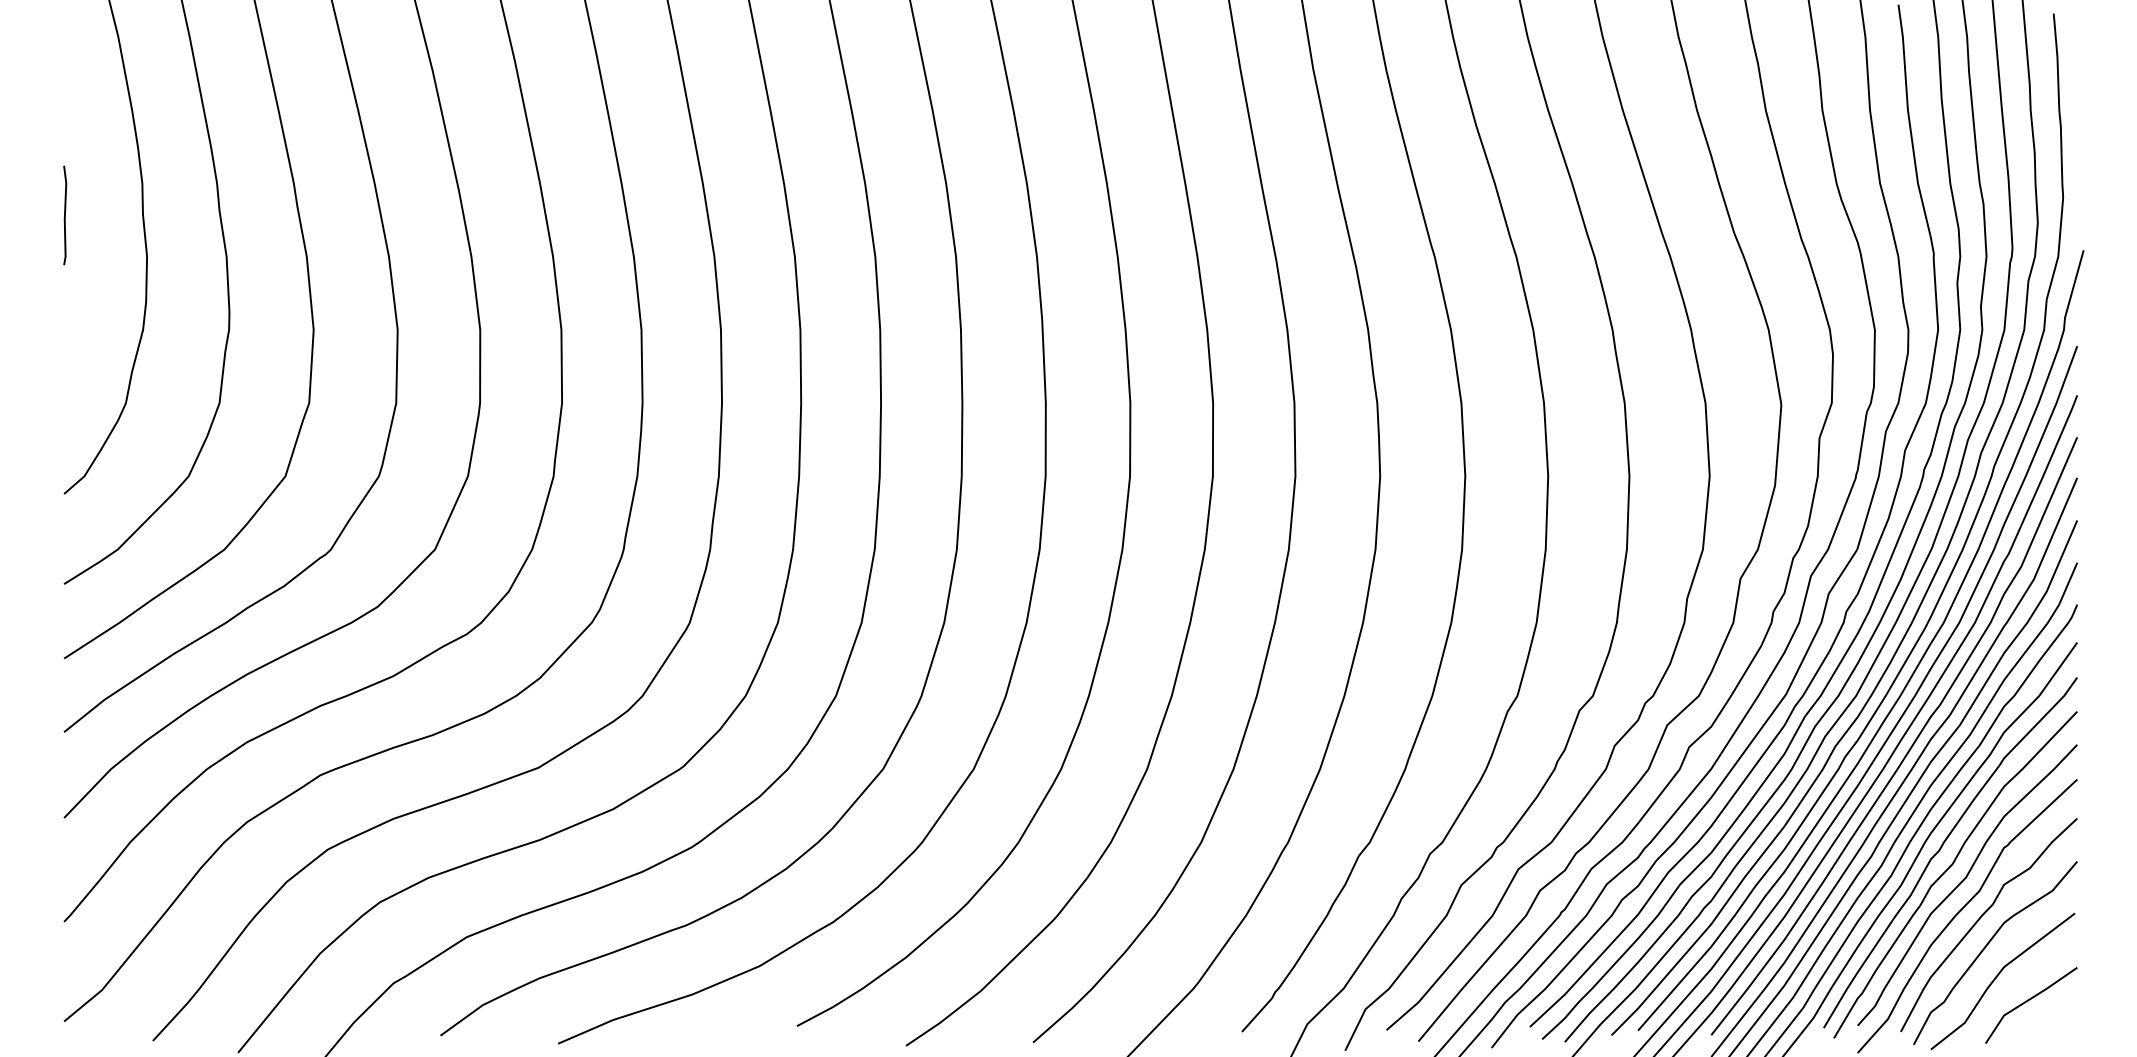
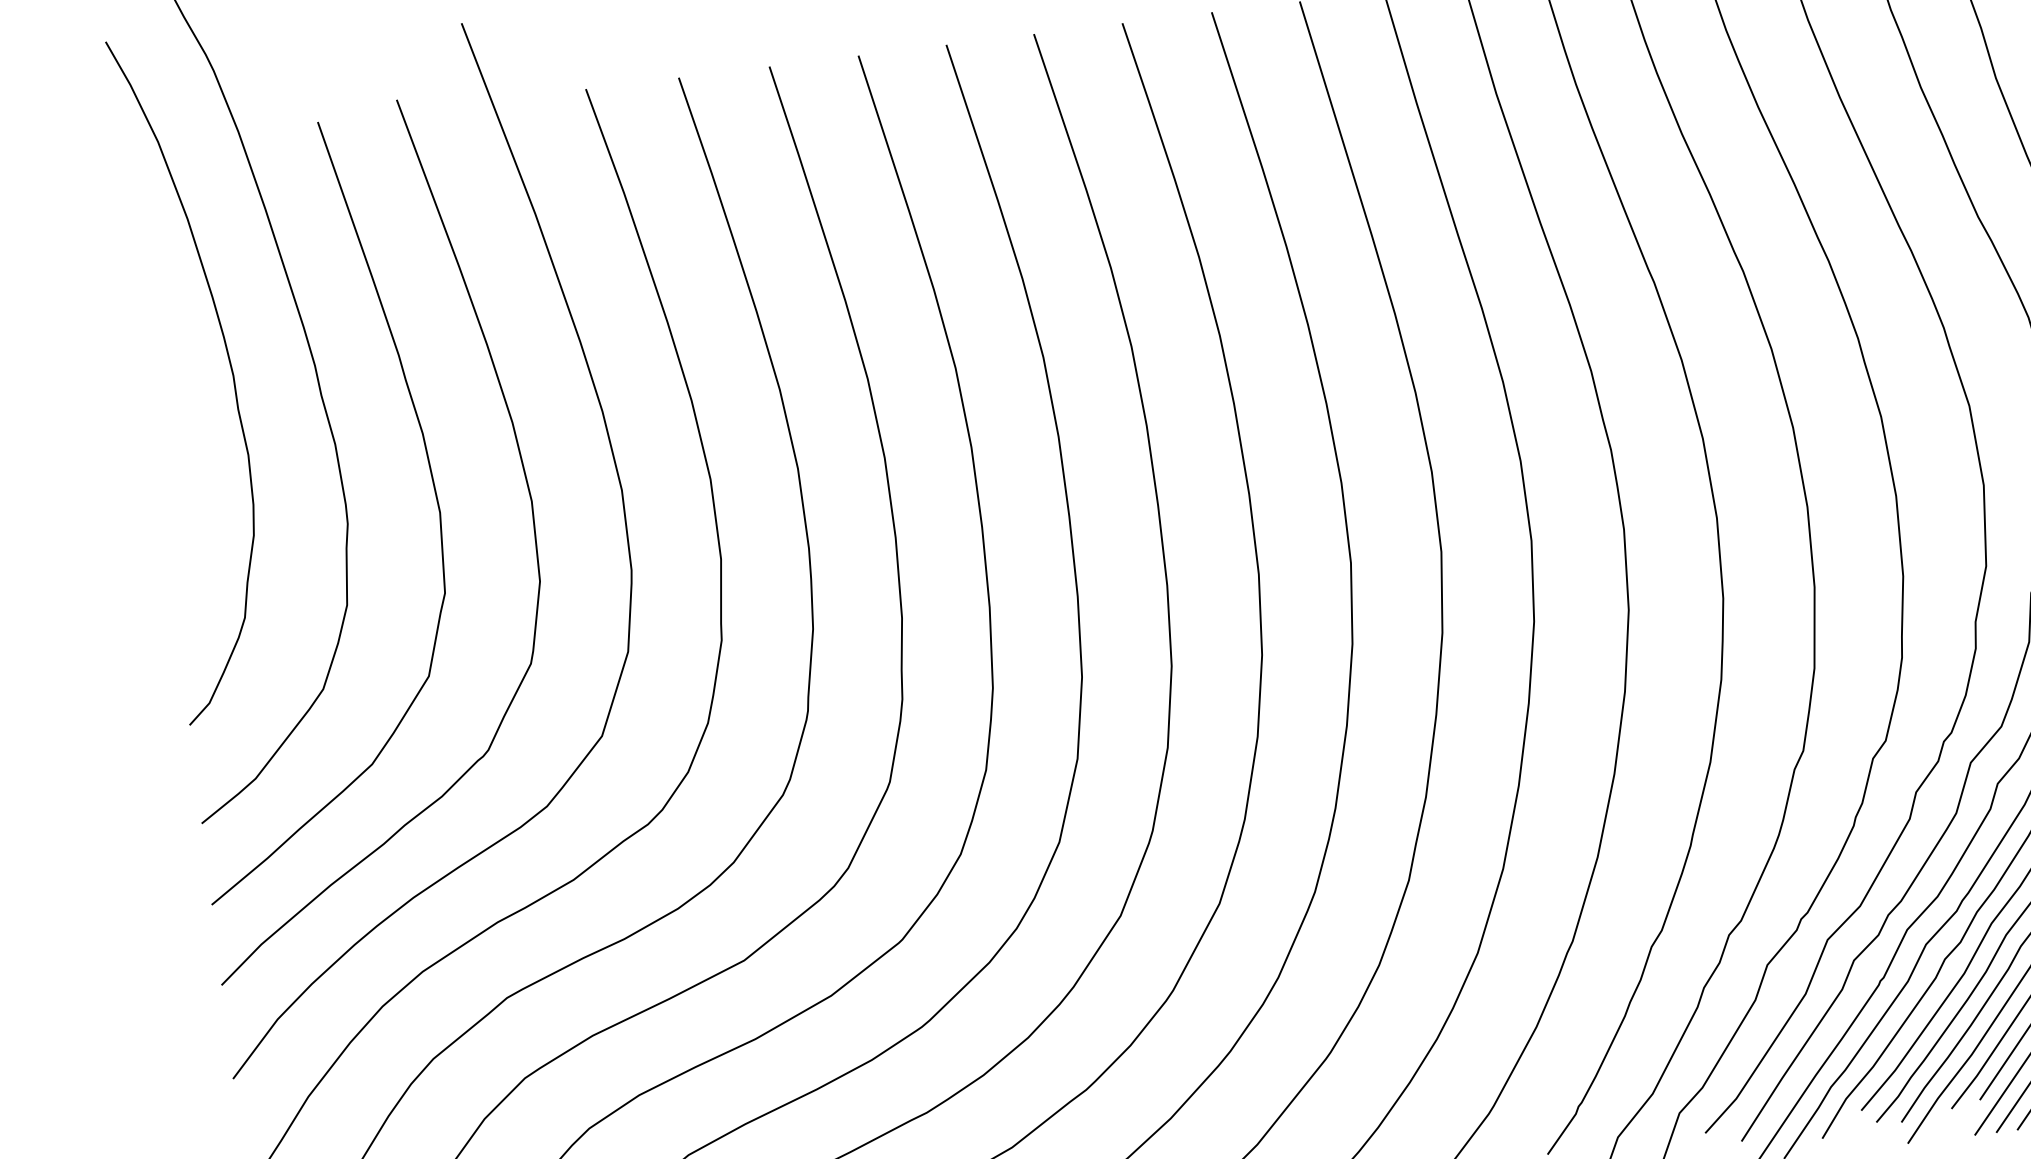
line: (65, 215) -> (153, 421), removed

